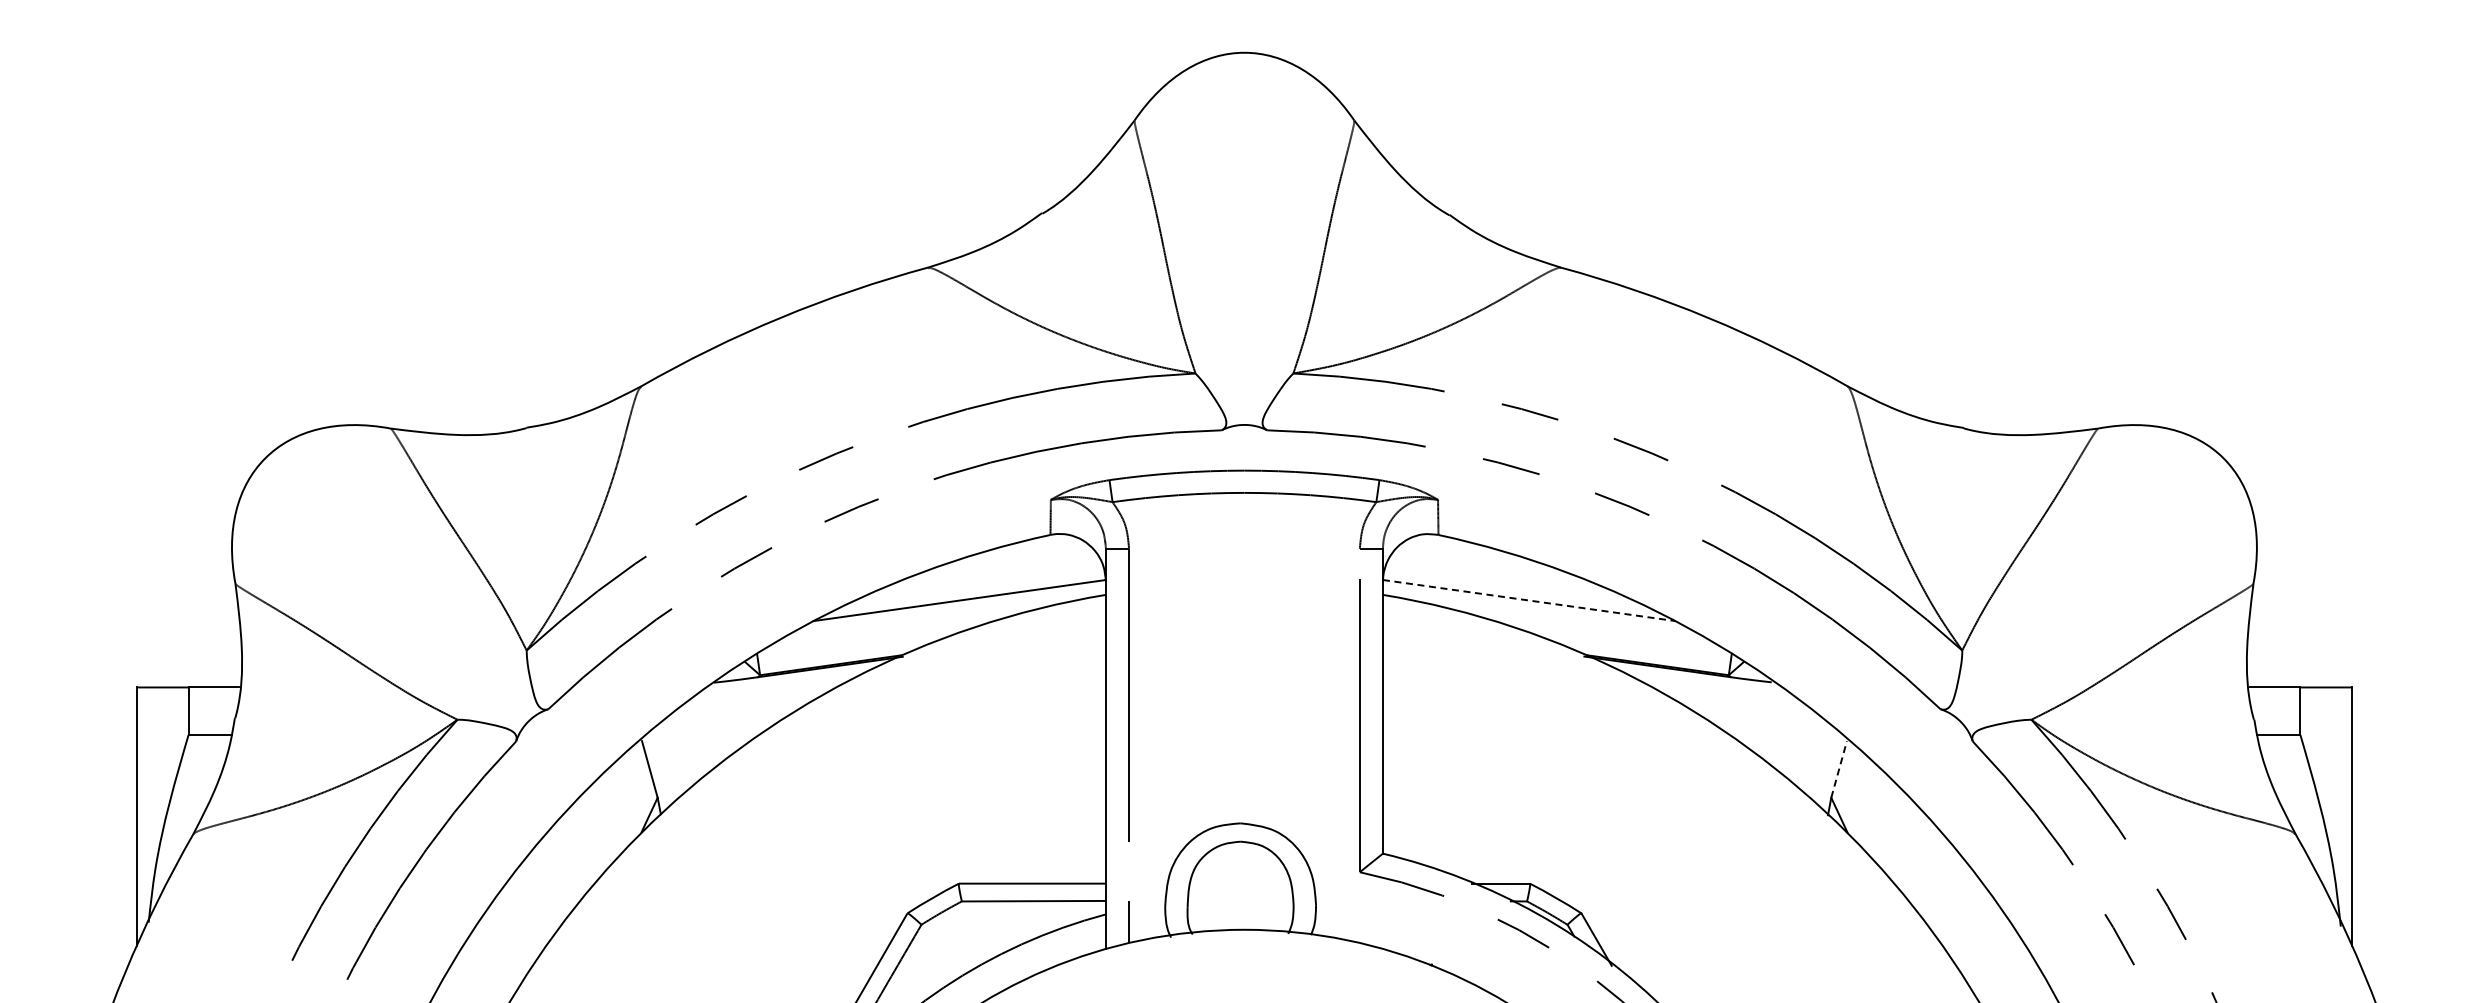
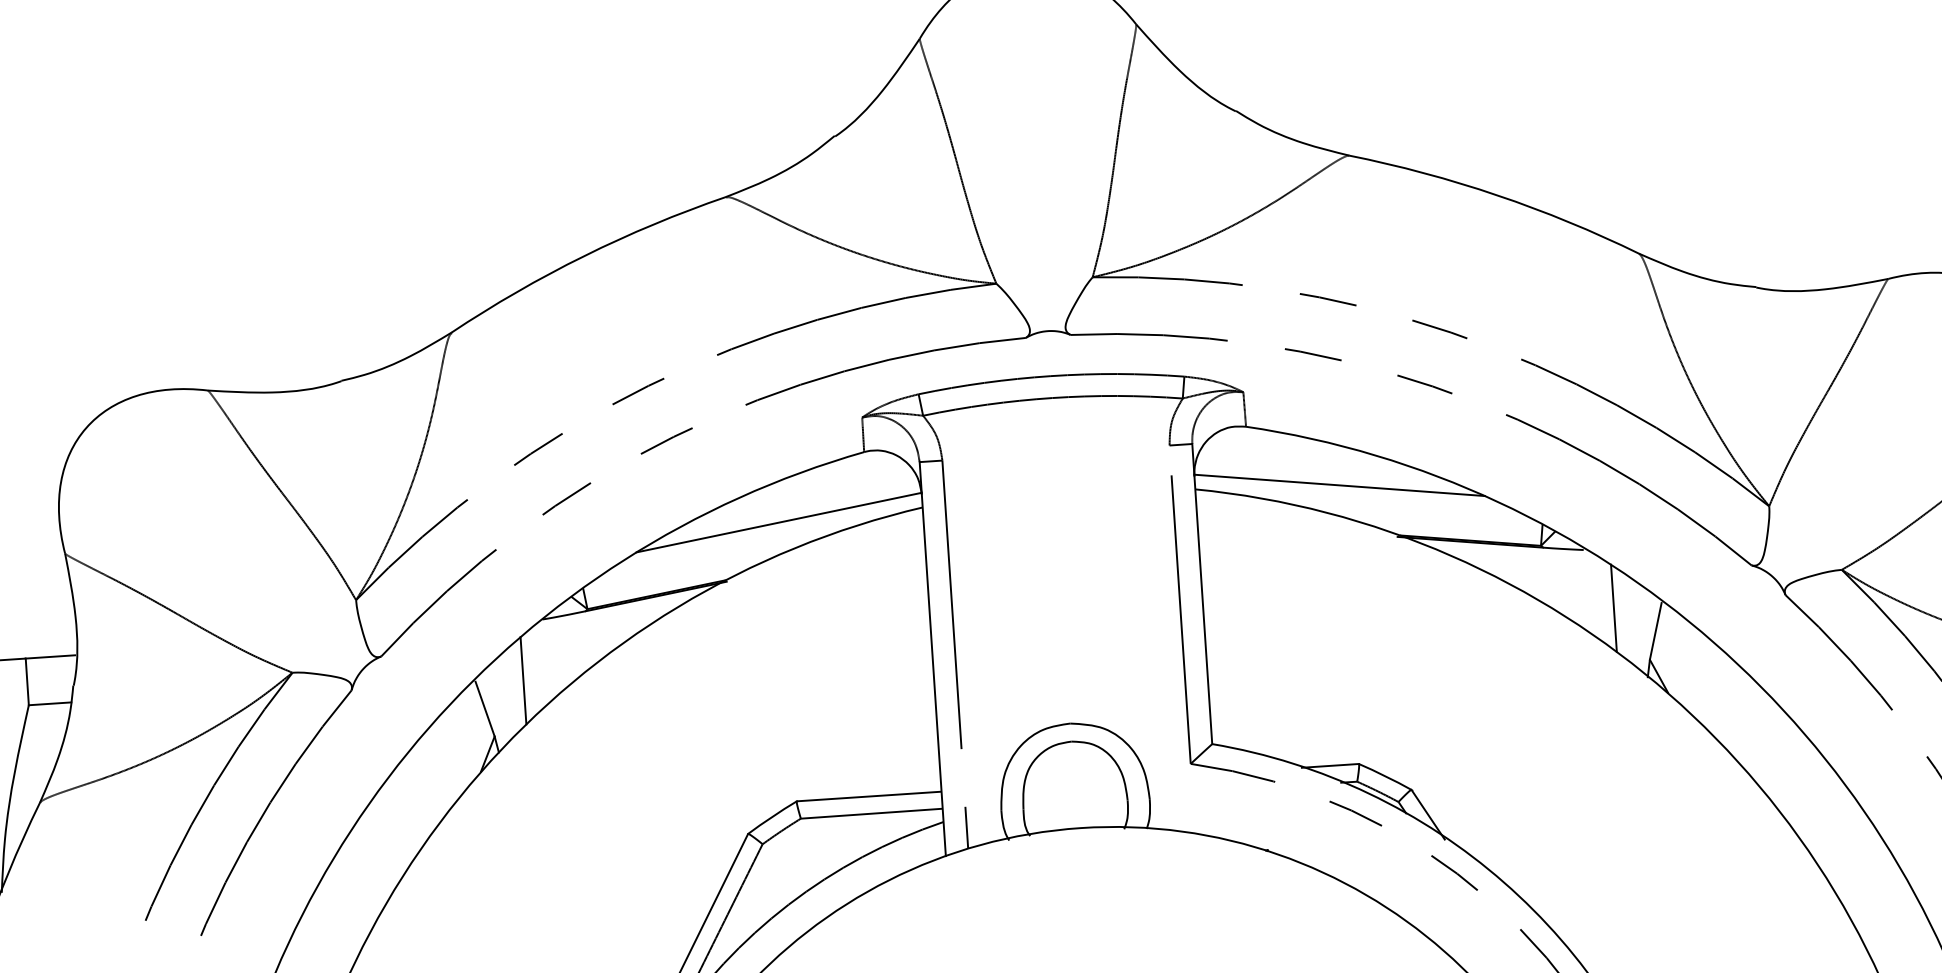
line: (1529, 600) -> (1339, 485), dashed -> solid
line: (690, 743) -> (523, 680), added
line: (1798, 743) -> (1614, 608), added
line: (1839, 769) -> (1656, 631), dashed -> solid

